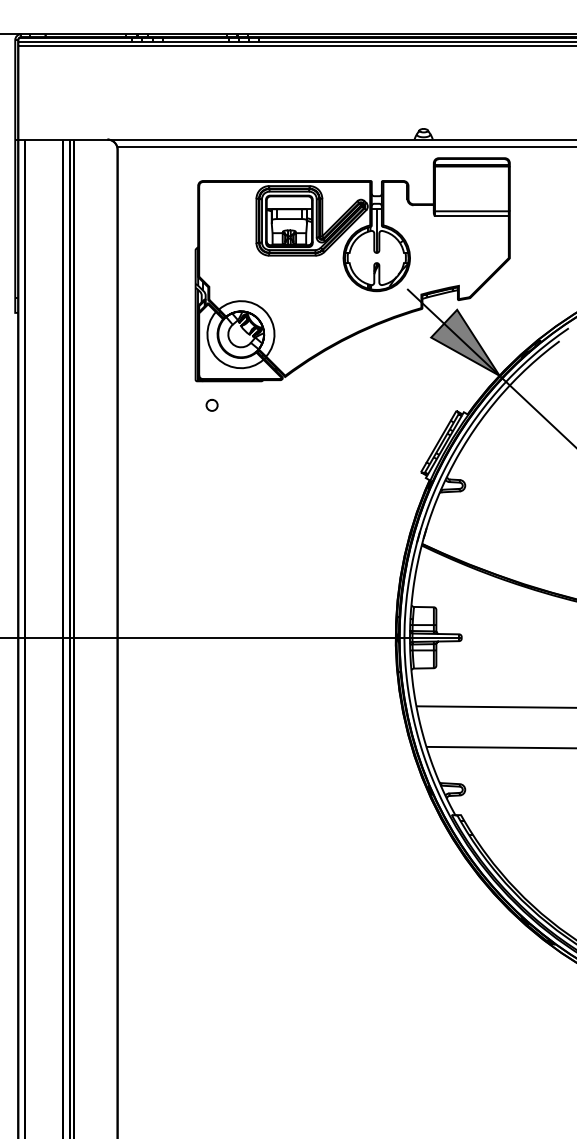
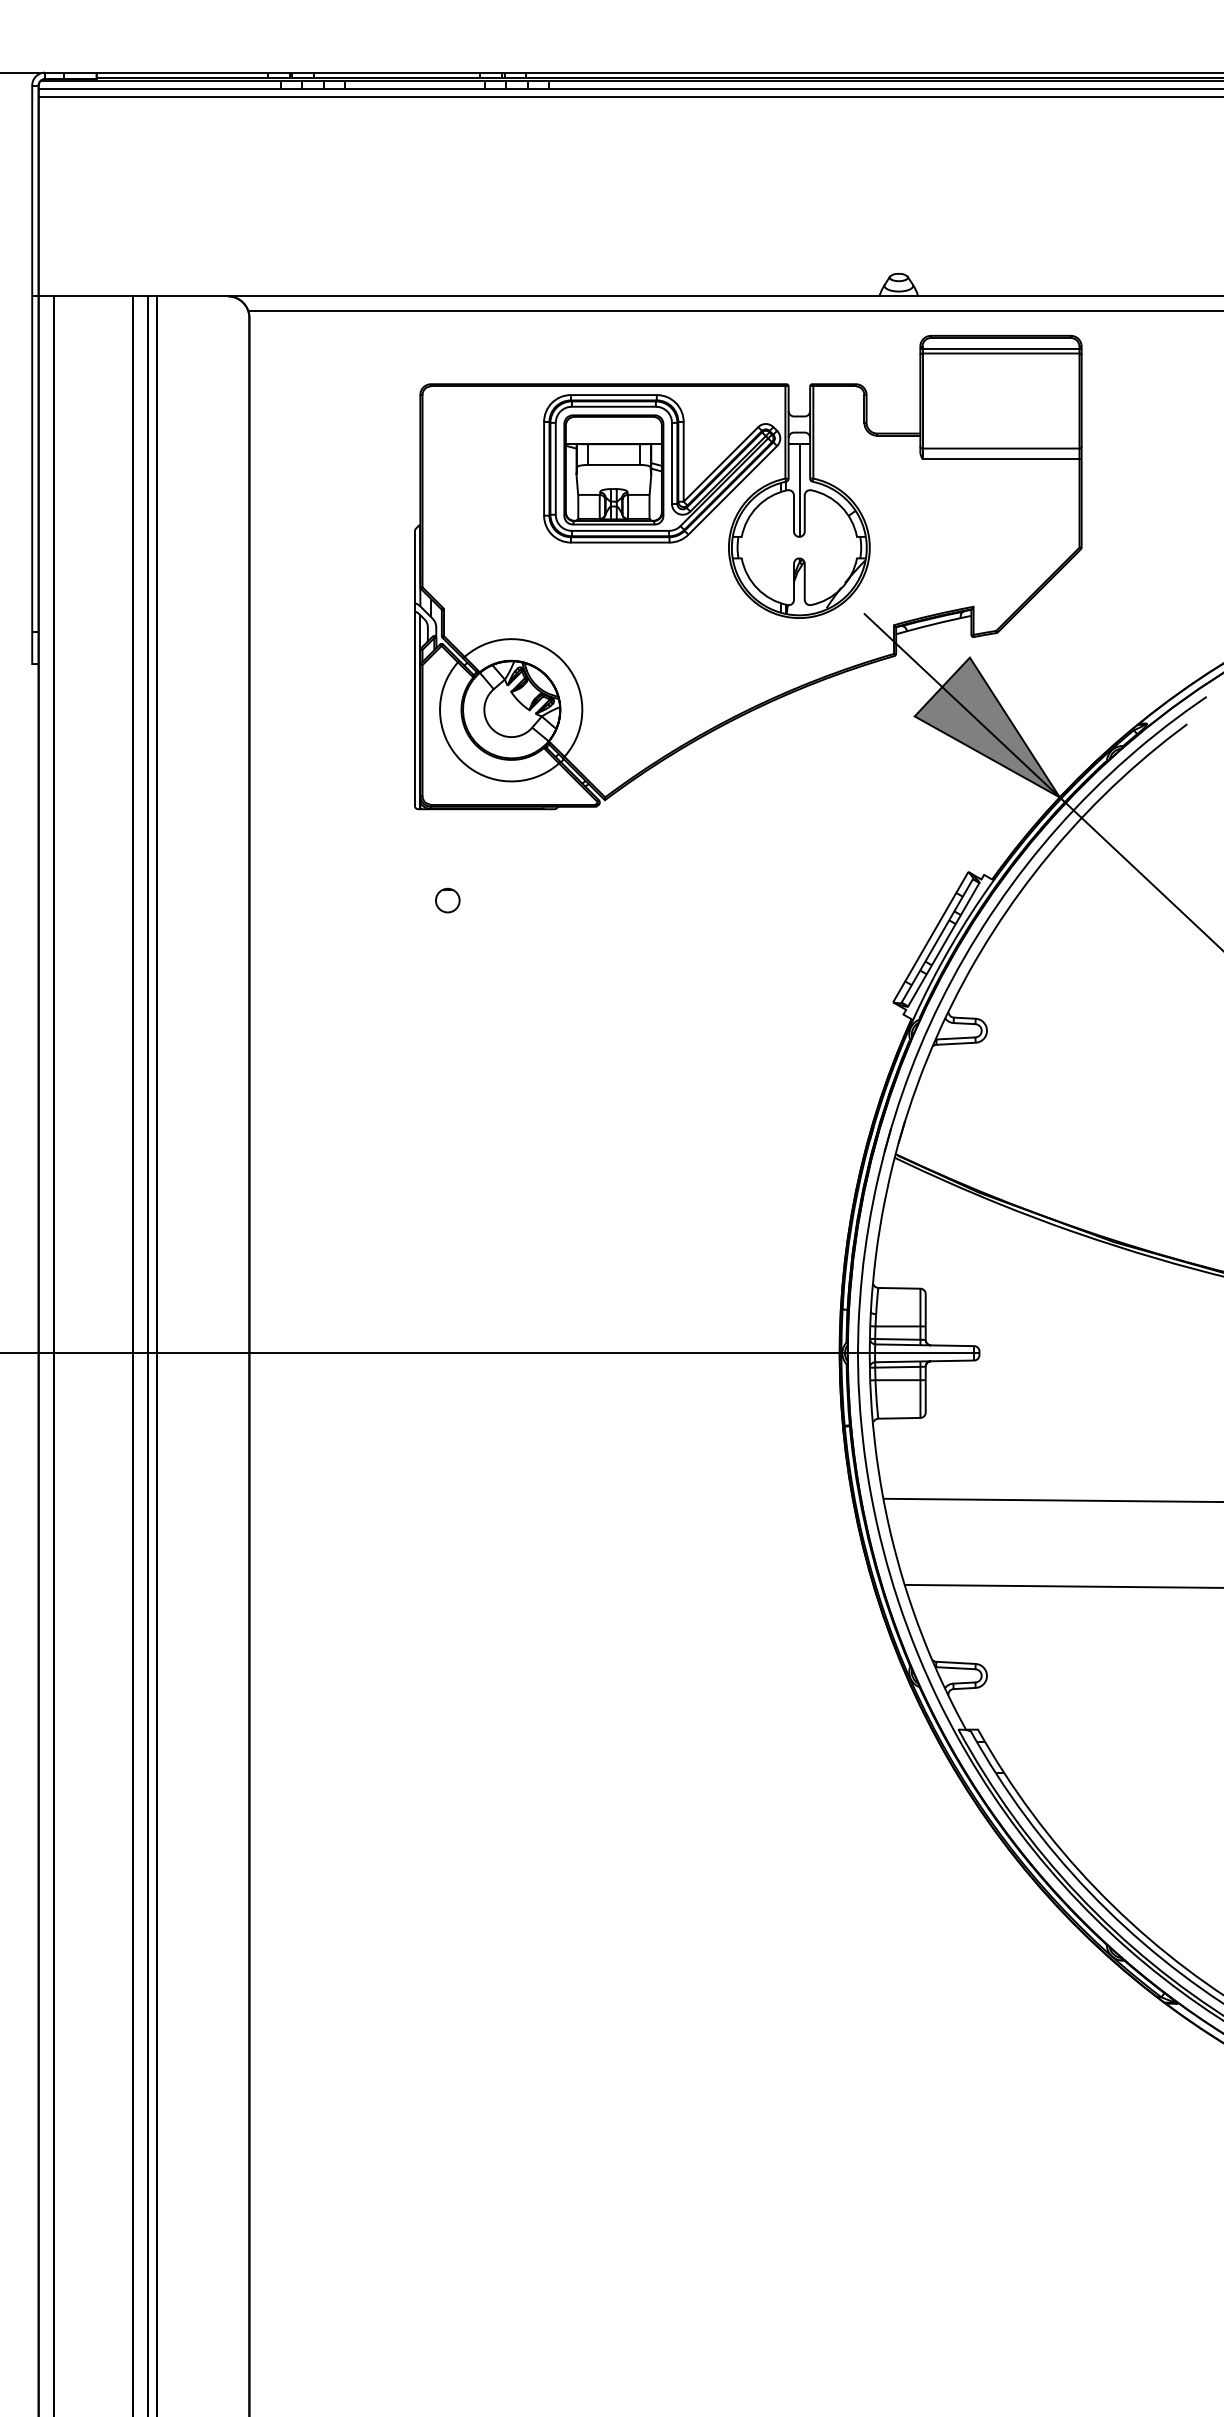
circle: (211, 404) -> (446, 898), moved

